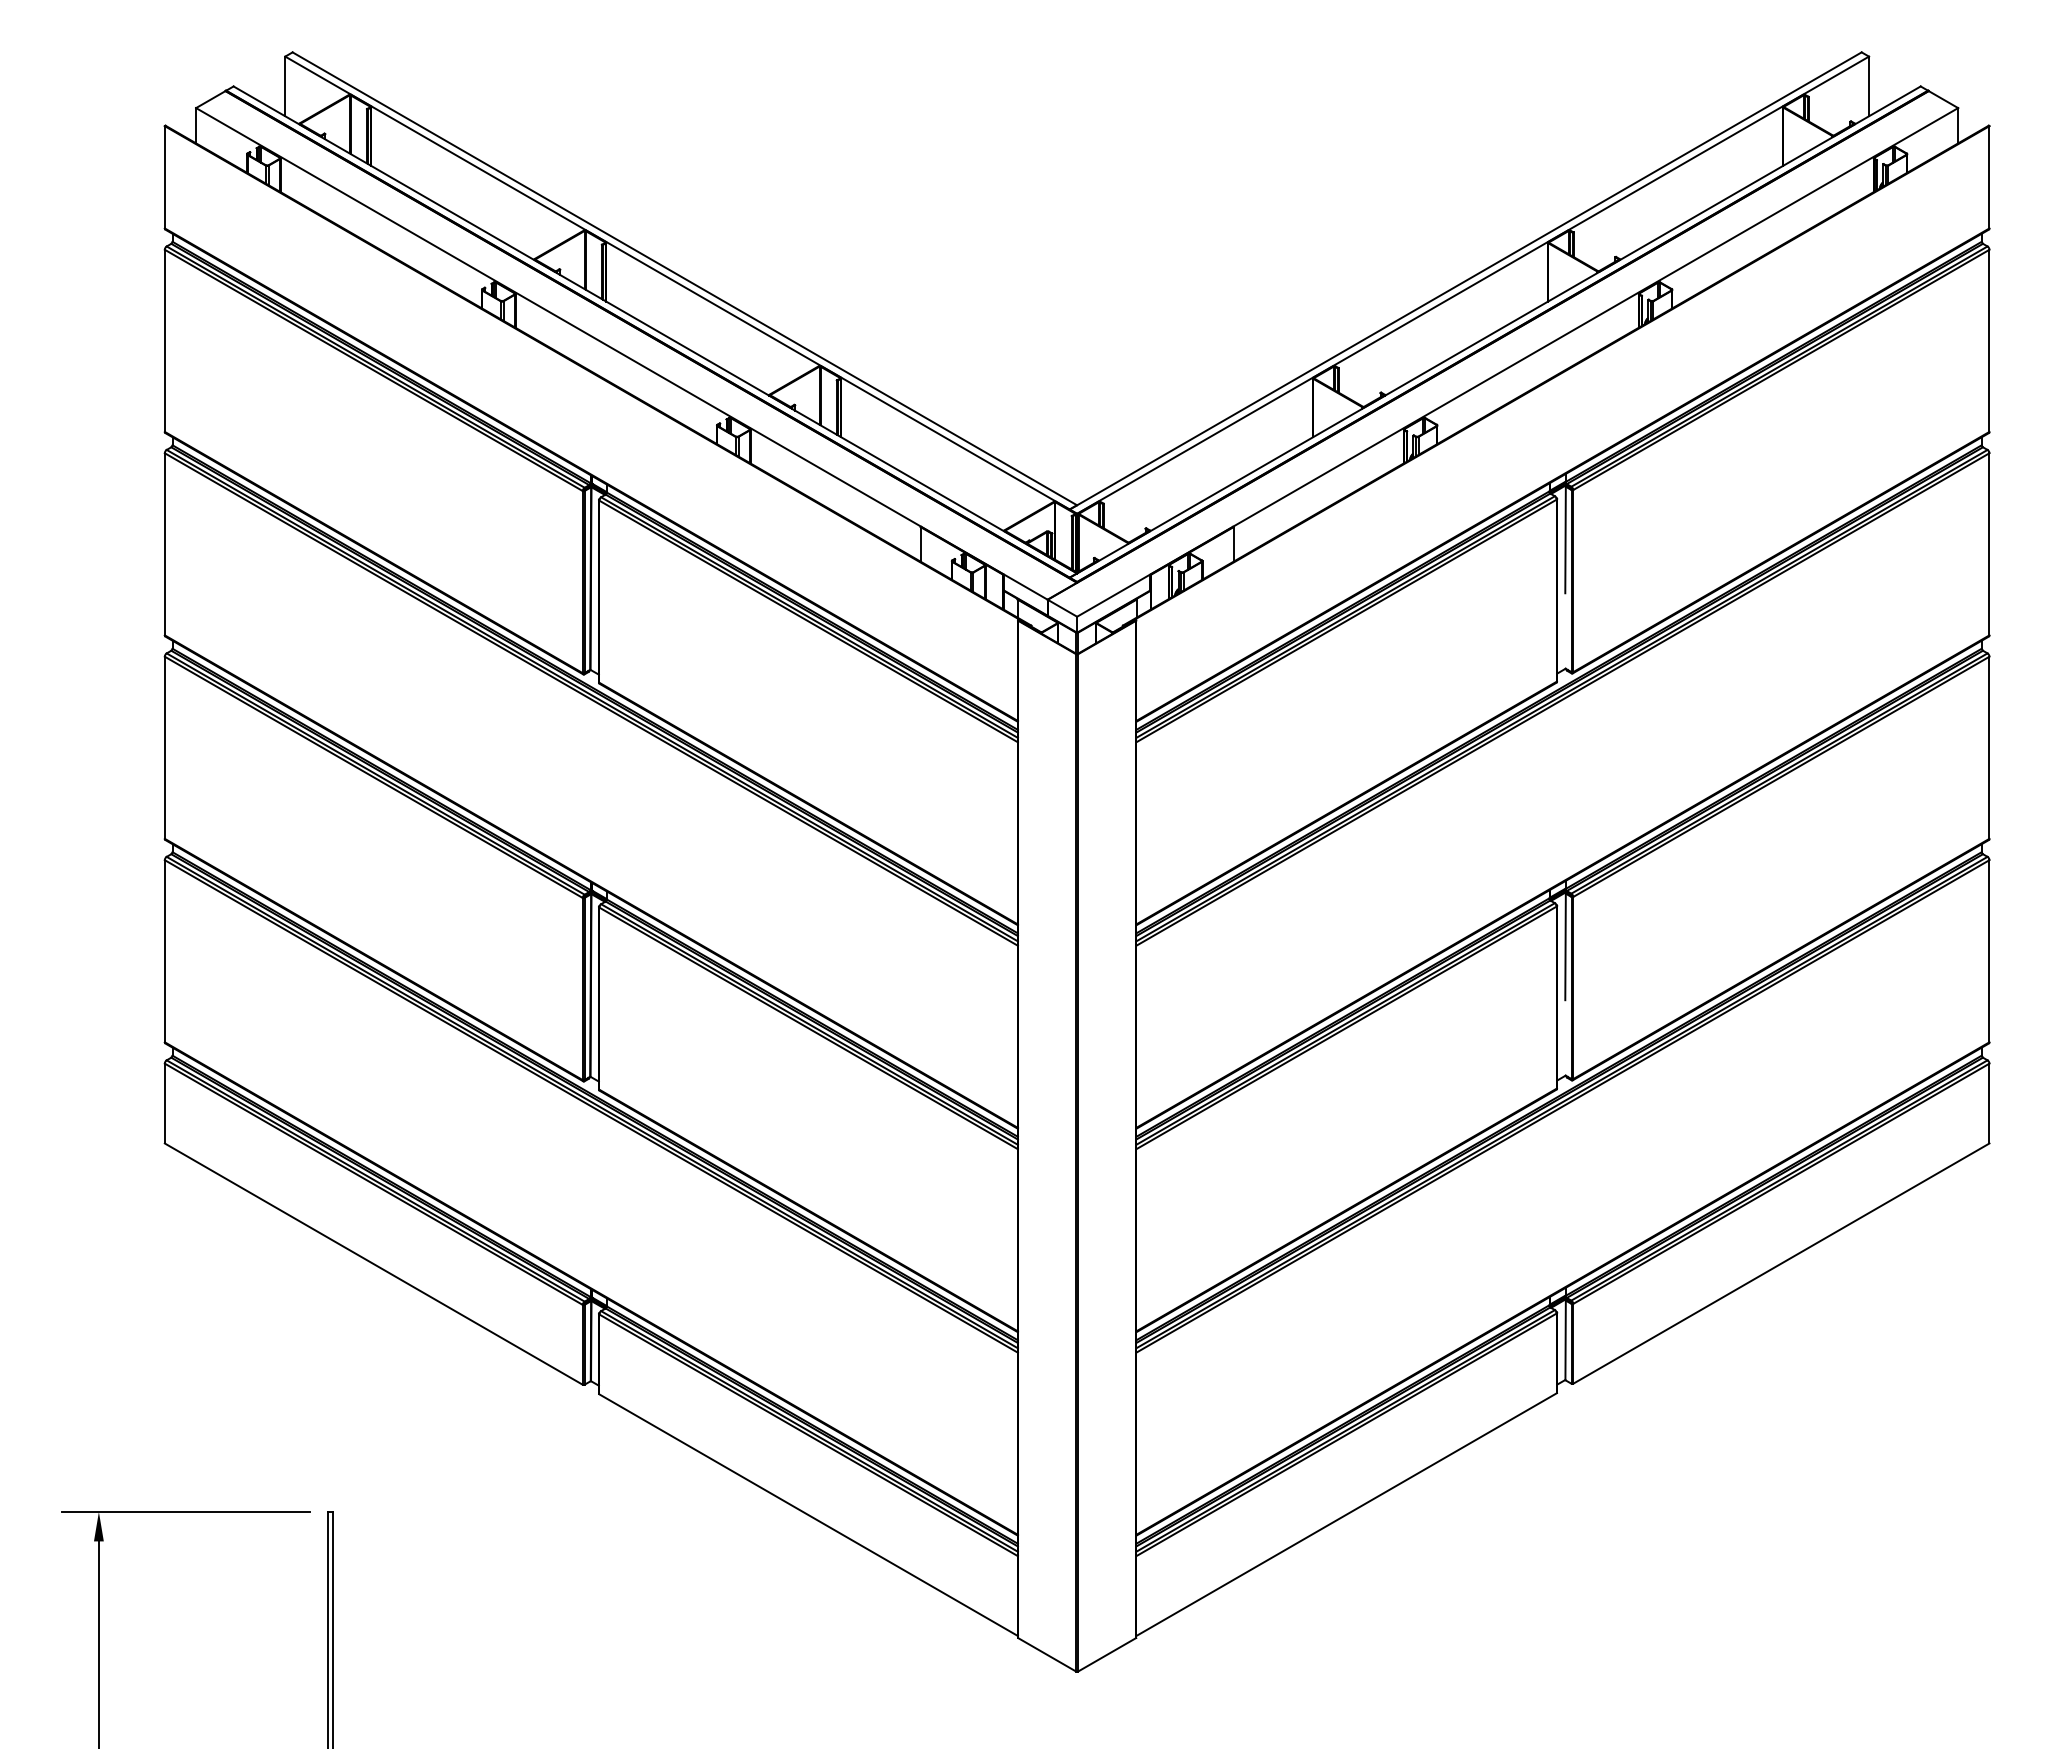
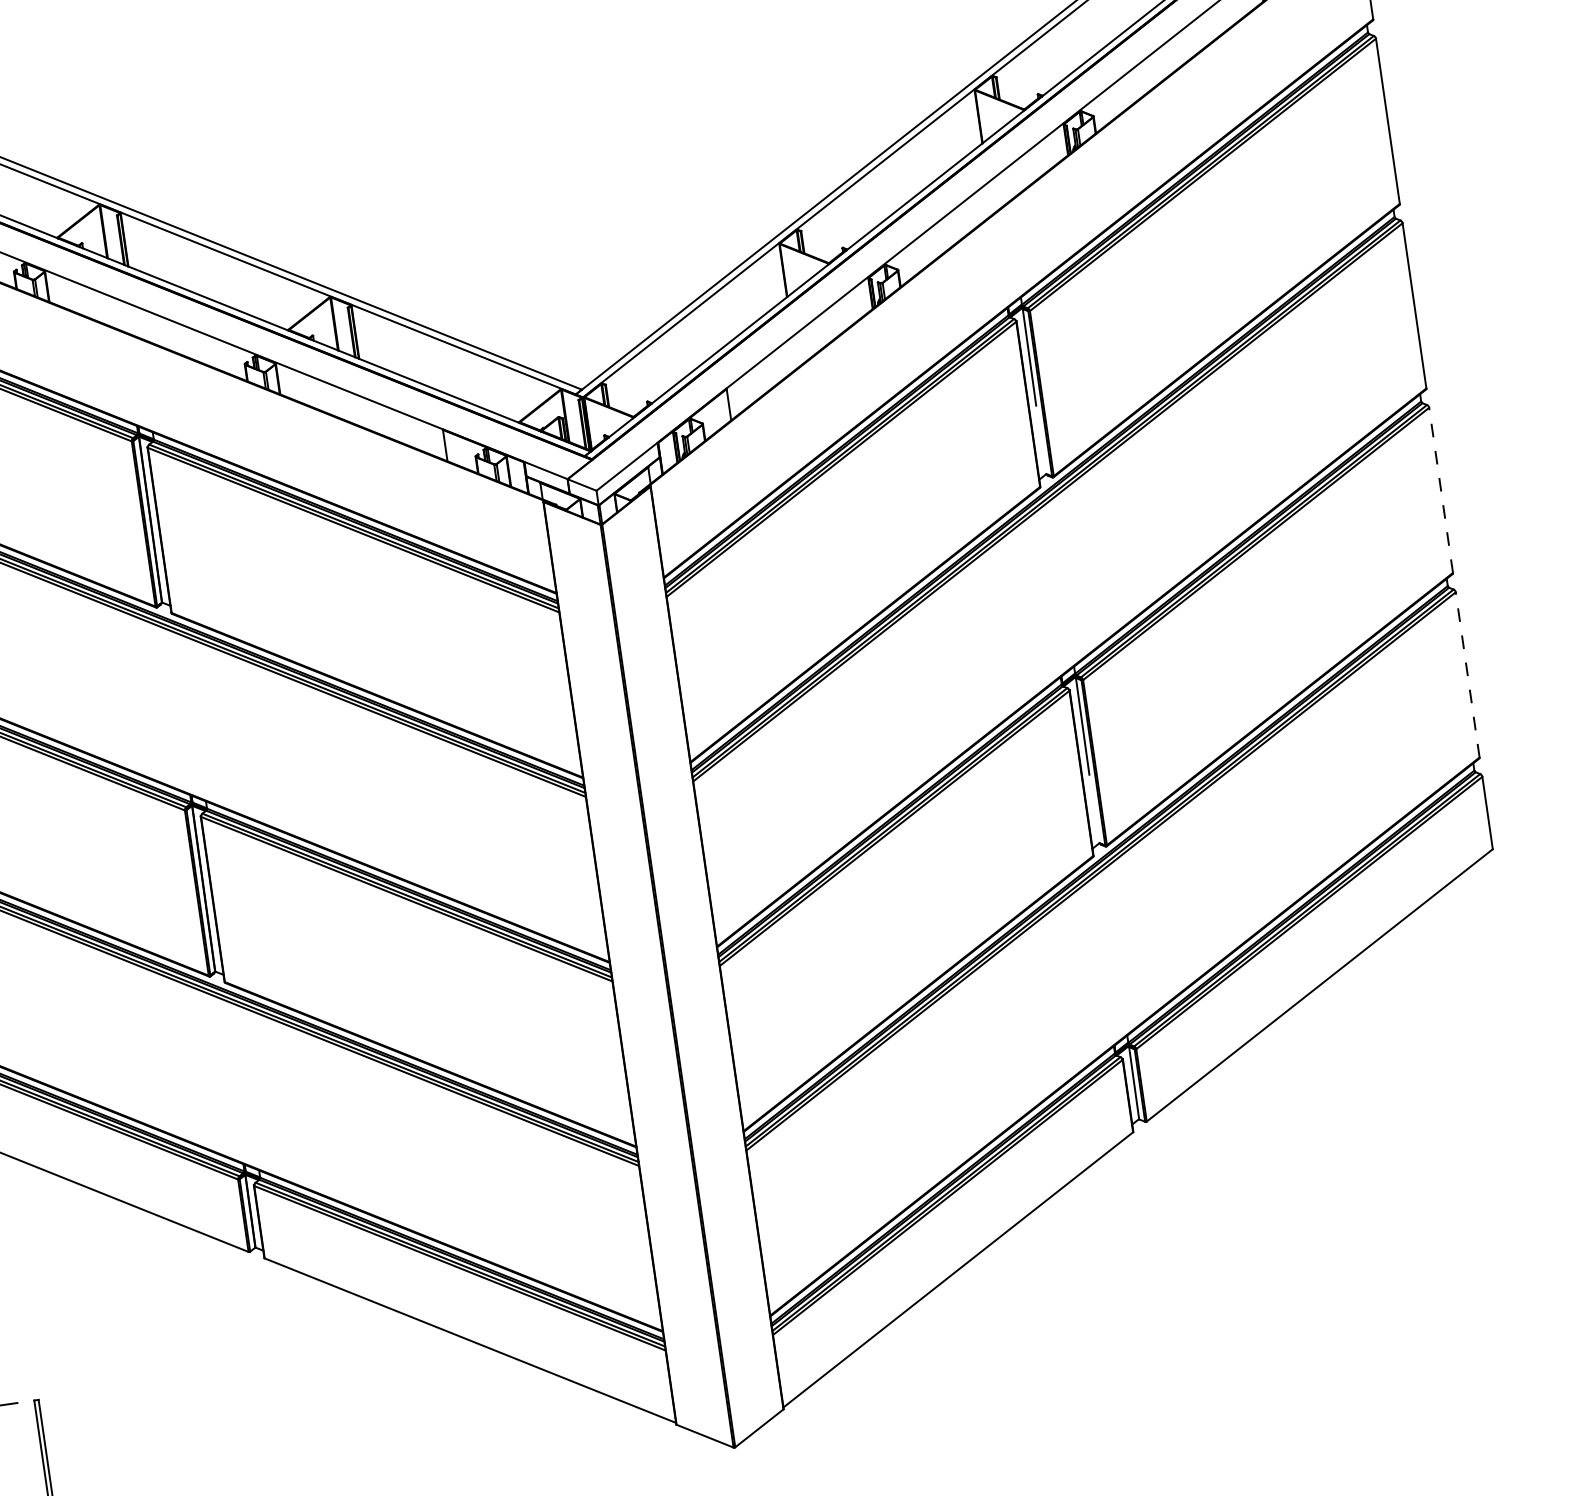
line: (1989, 747) -> (1441, 490), solid -> dashed
line: (1989, 950) -> (1467, 674), solid -> dashed

